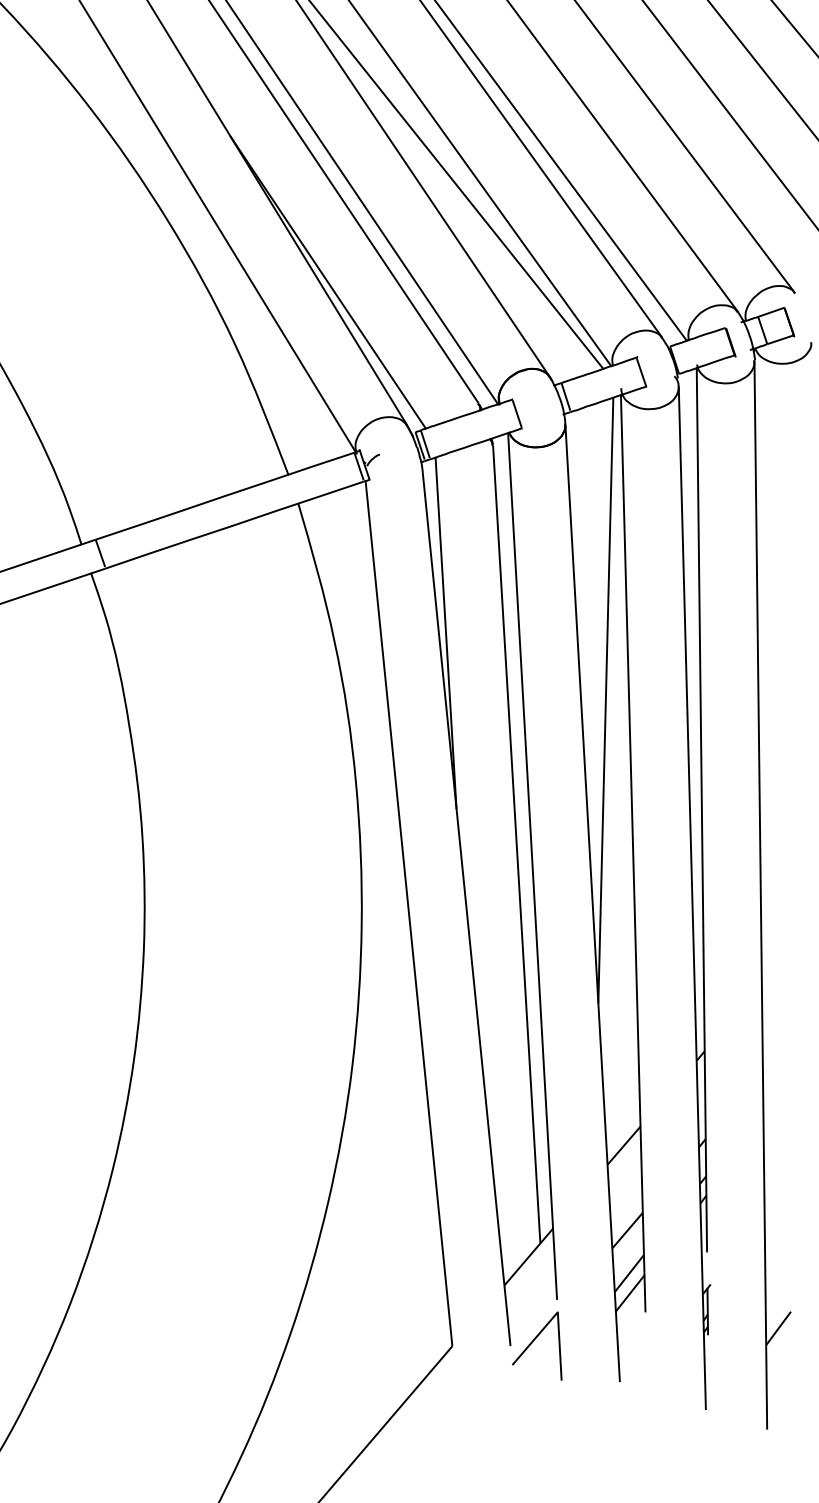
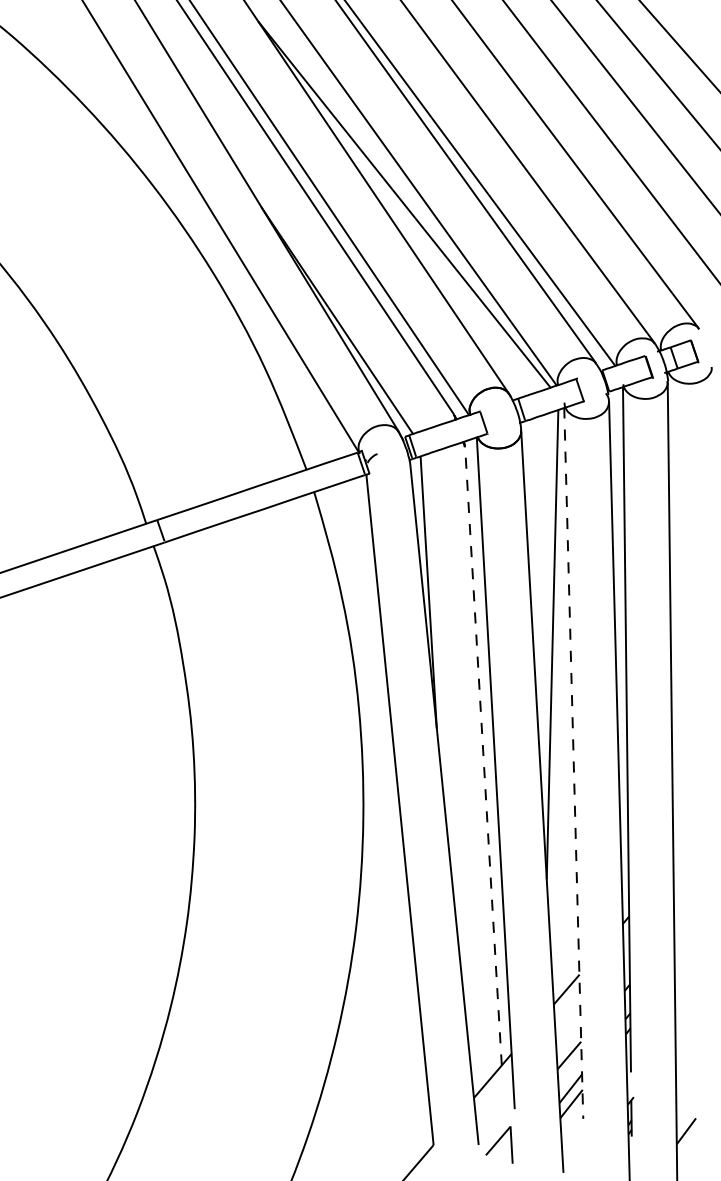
line: (516, 844) -> (483, 756), solid -> dashed
line: (632, 853) -> (573, 763), solid -> dashed
part: (537, 1345) -> (499, 1144), size x0.7

